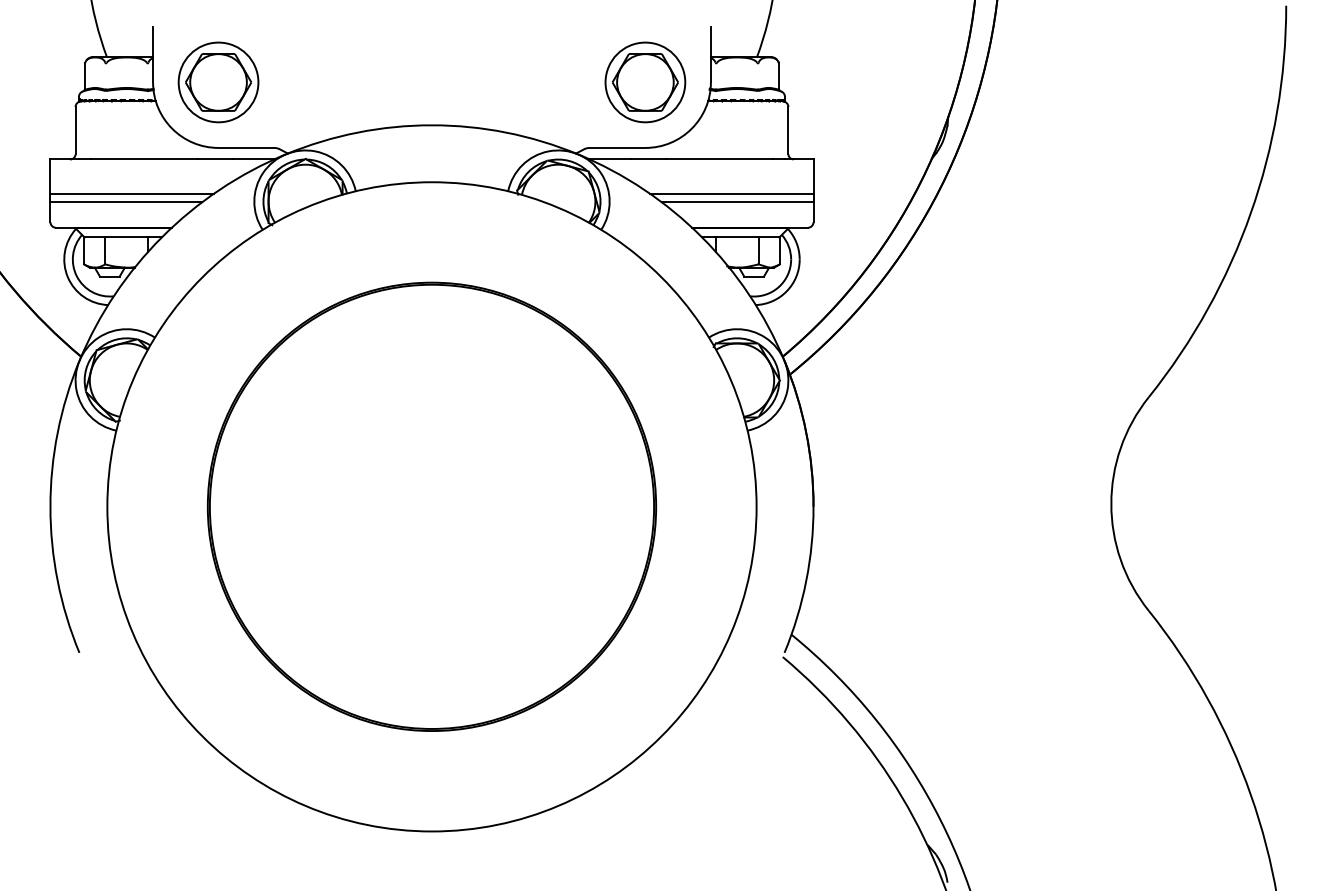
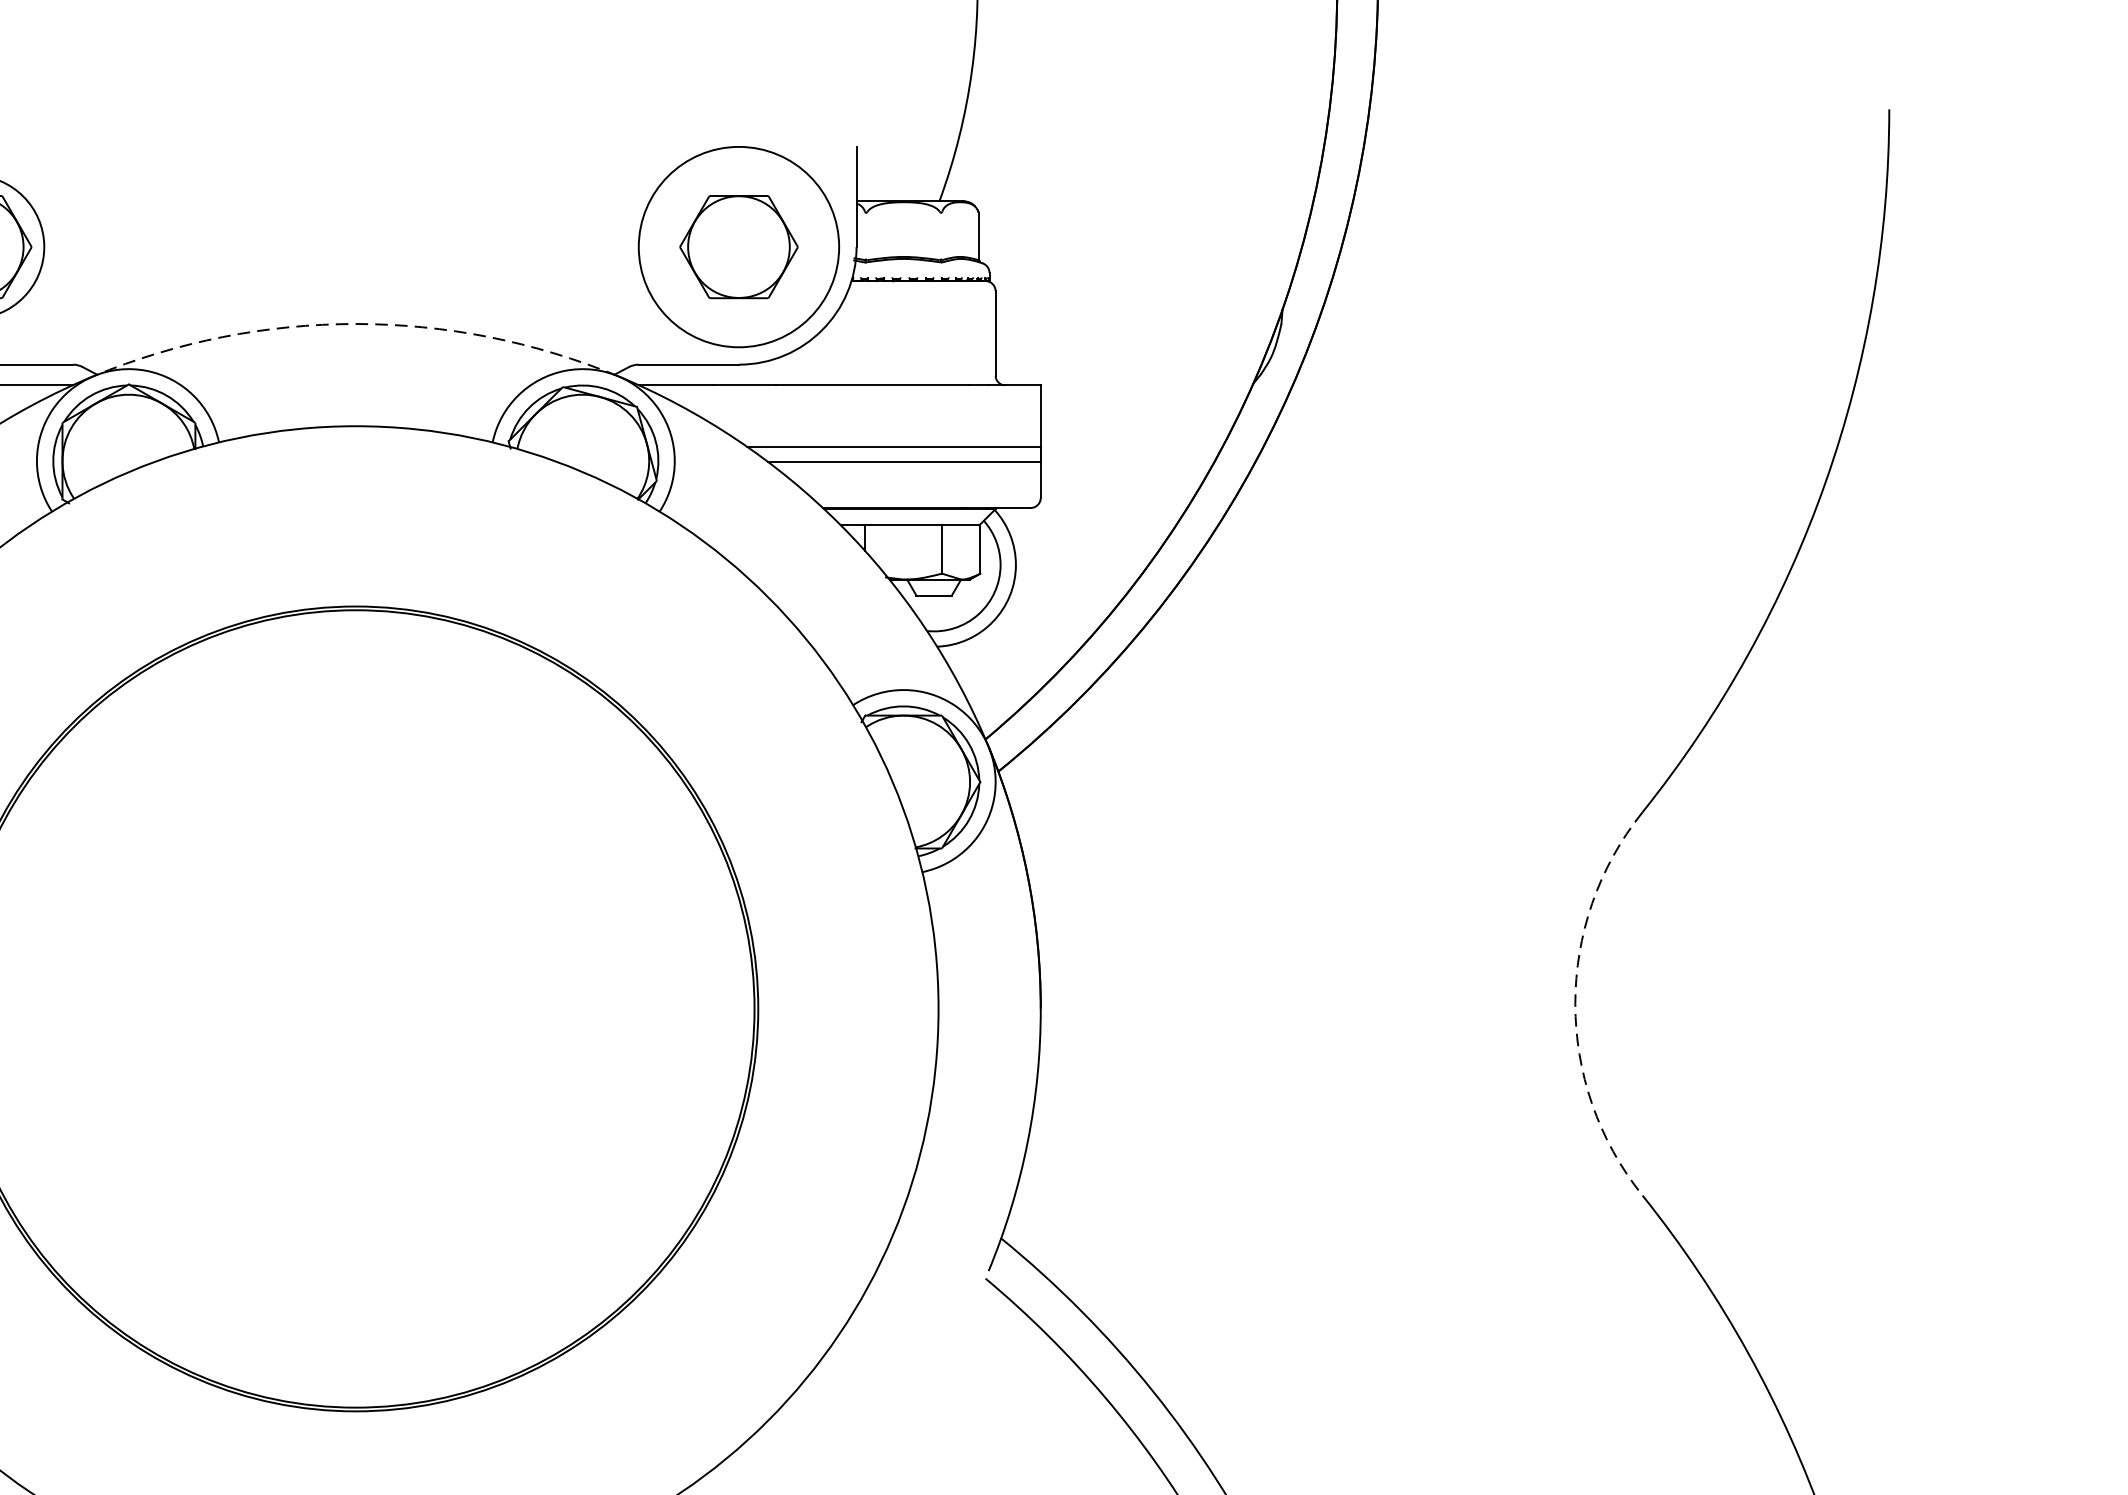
circle: (645, 82) -> (739, 247), size x1.4
arc: (431, 125) -> (354, 324), solid -> dashed
arc: (1111, 504) -> (1575, 1004), solid -> dashed

